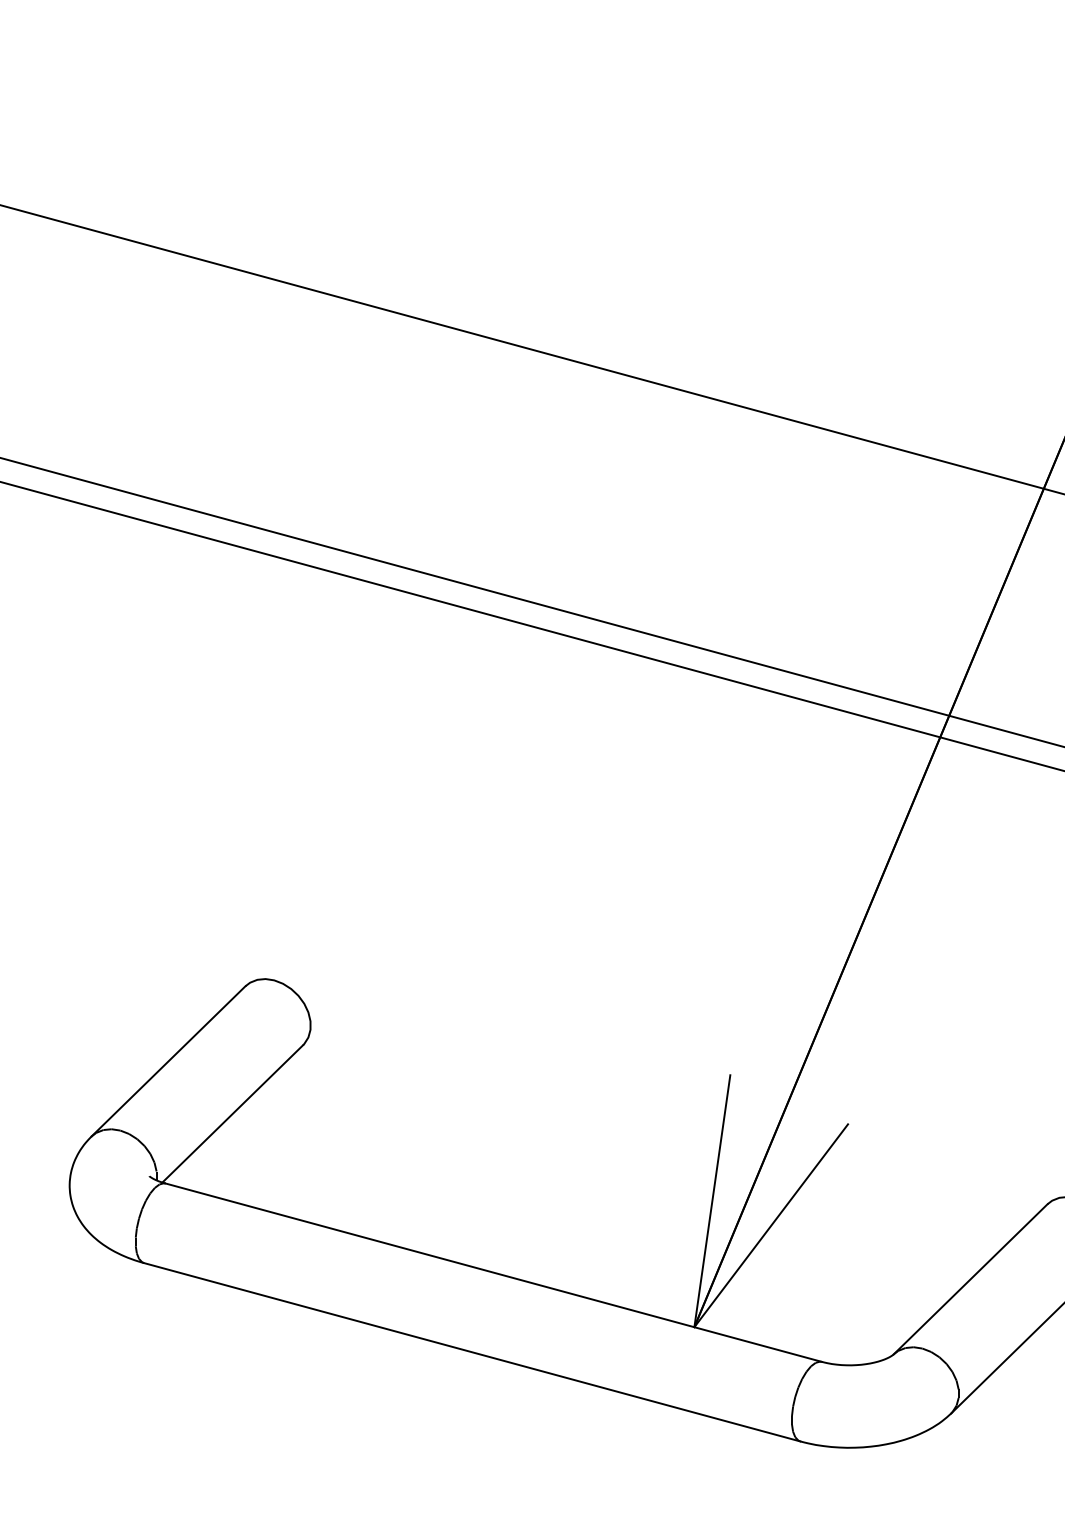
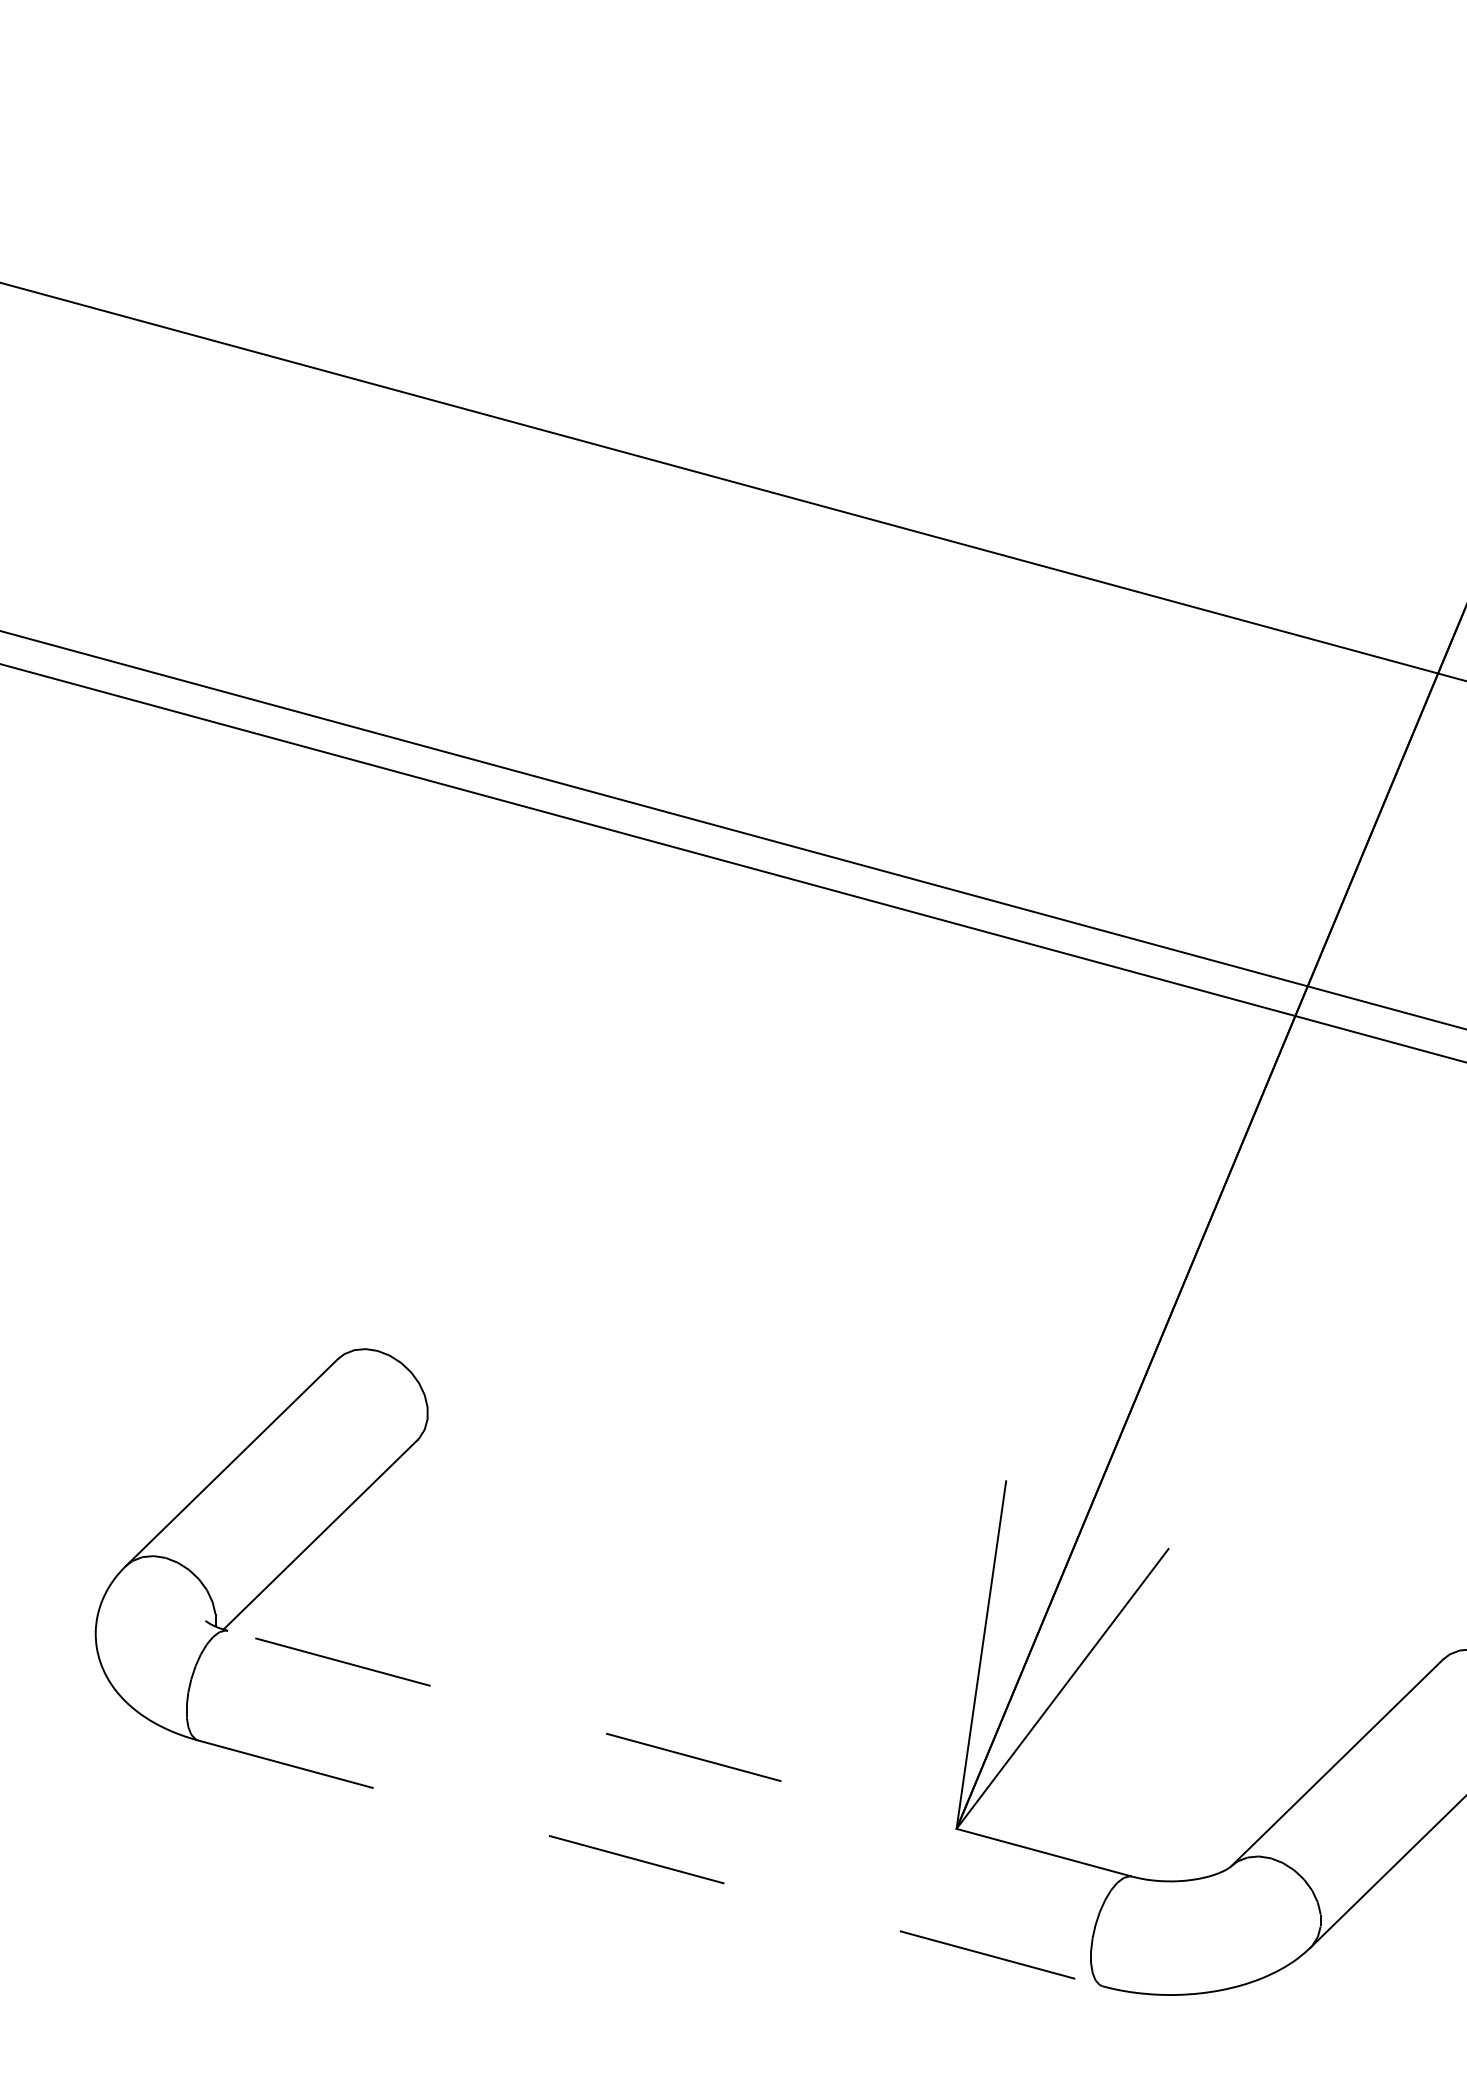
line: (494, 1272) -> (680, 1753), solid -> dashed
line: (472, 1352) -> (650, 1863), solid -> dashed

